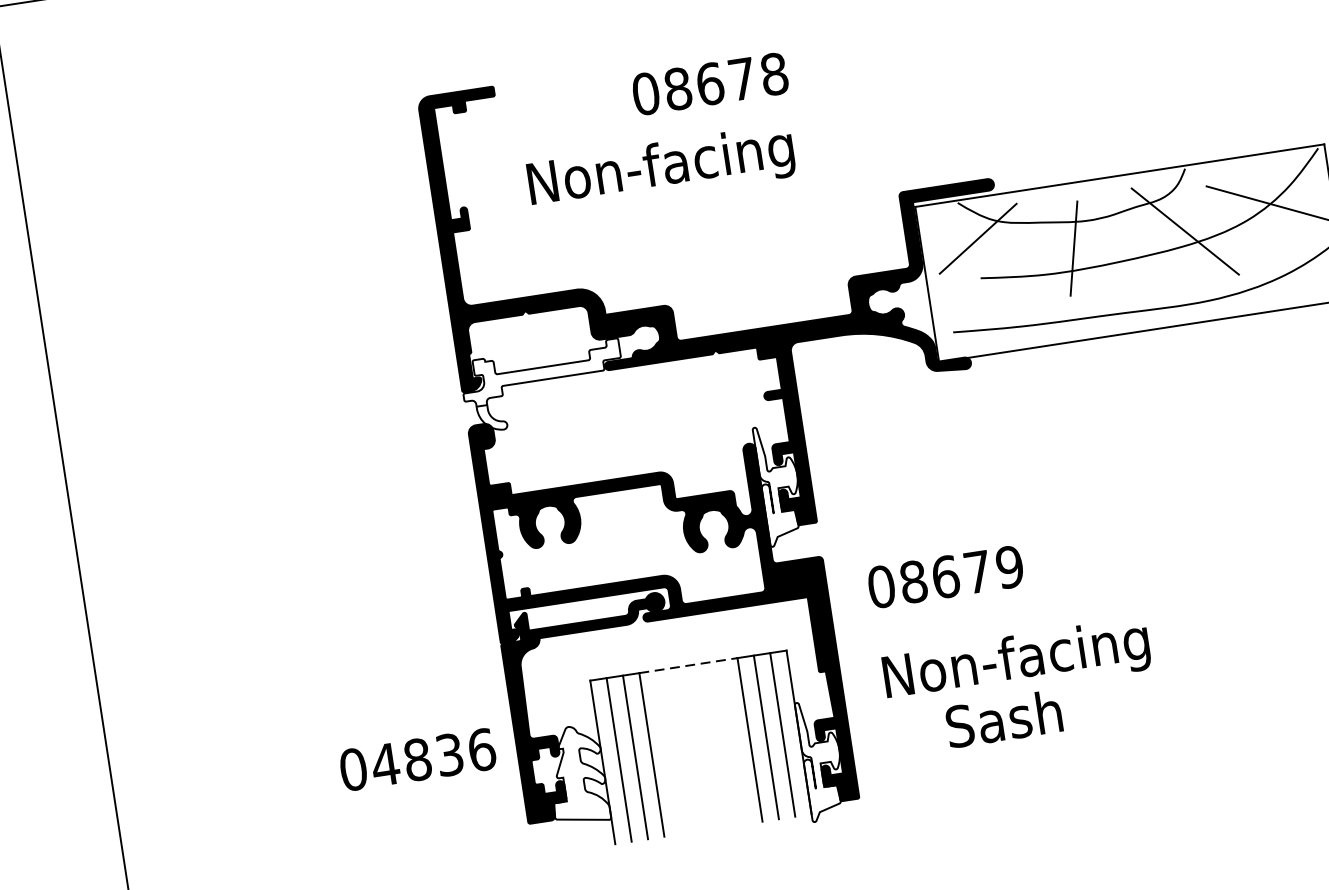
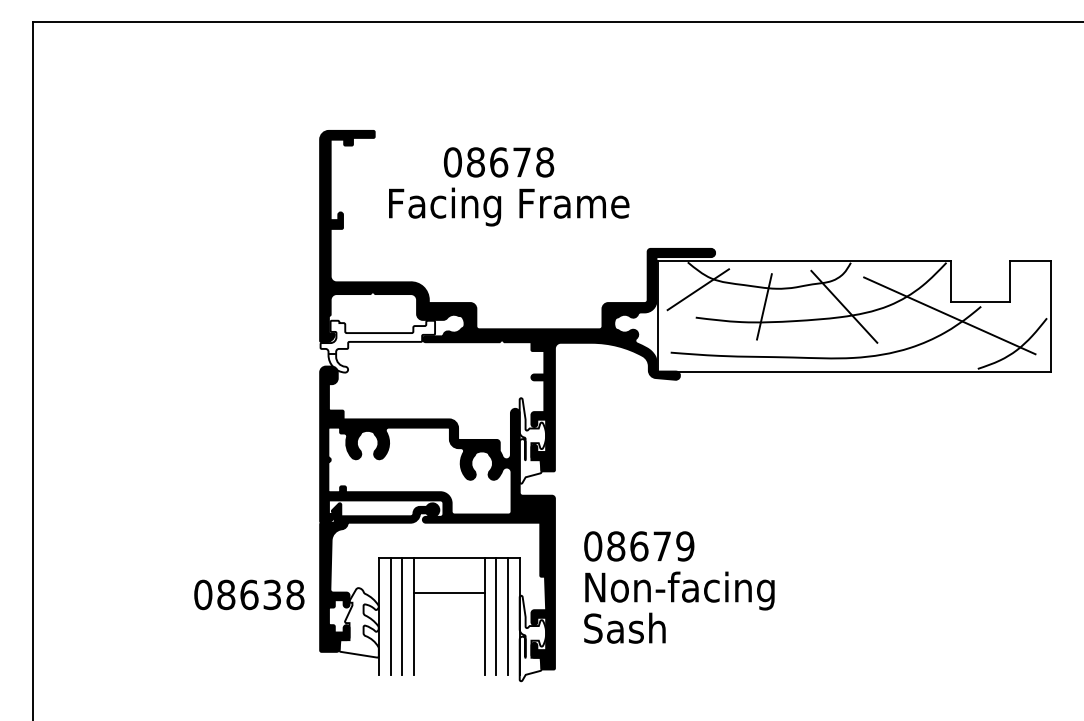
text: (709, 84) -> (498, 162), moved
text: (698, 162) -> (510, 206), Non-facing -> Facing Frame
text: (946, 577) -> (639, 546), moved
line: (688, 664) -> (449, 557), dashed -> solid
line: (696, 715) -> (449, 593), added
text: (1003, 718) -> (624, 627), moved
text: (433, 756) -> (260, 594), 04836 -> 08638

